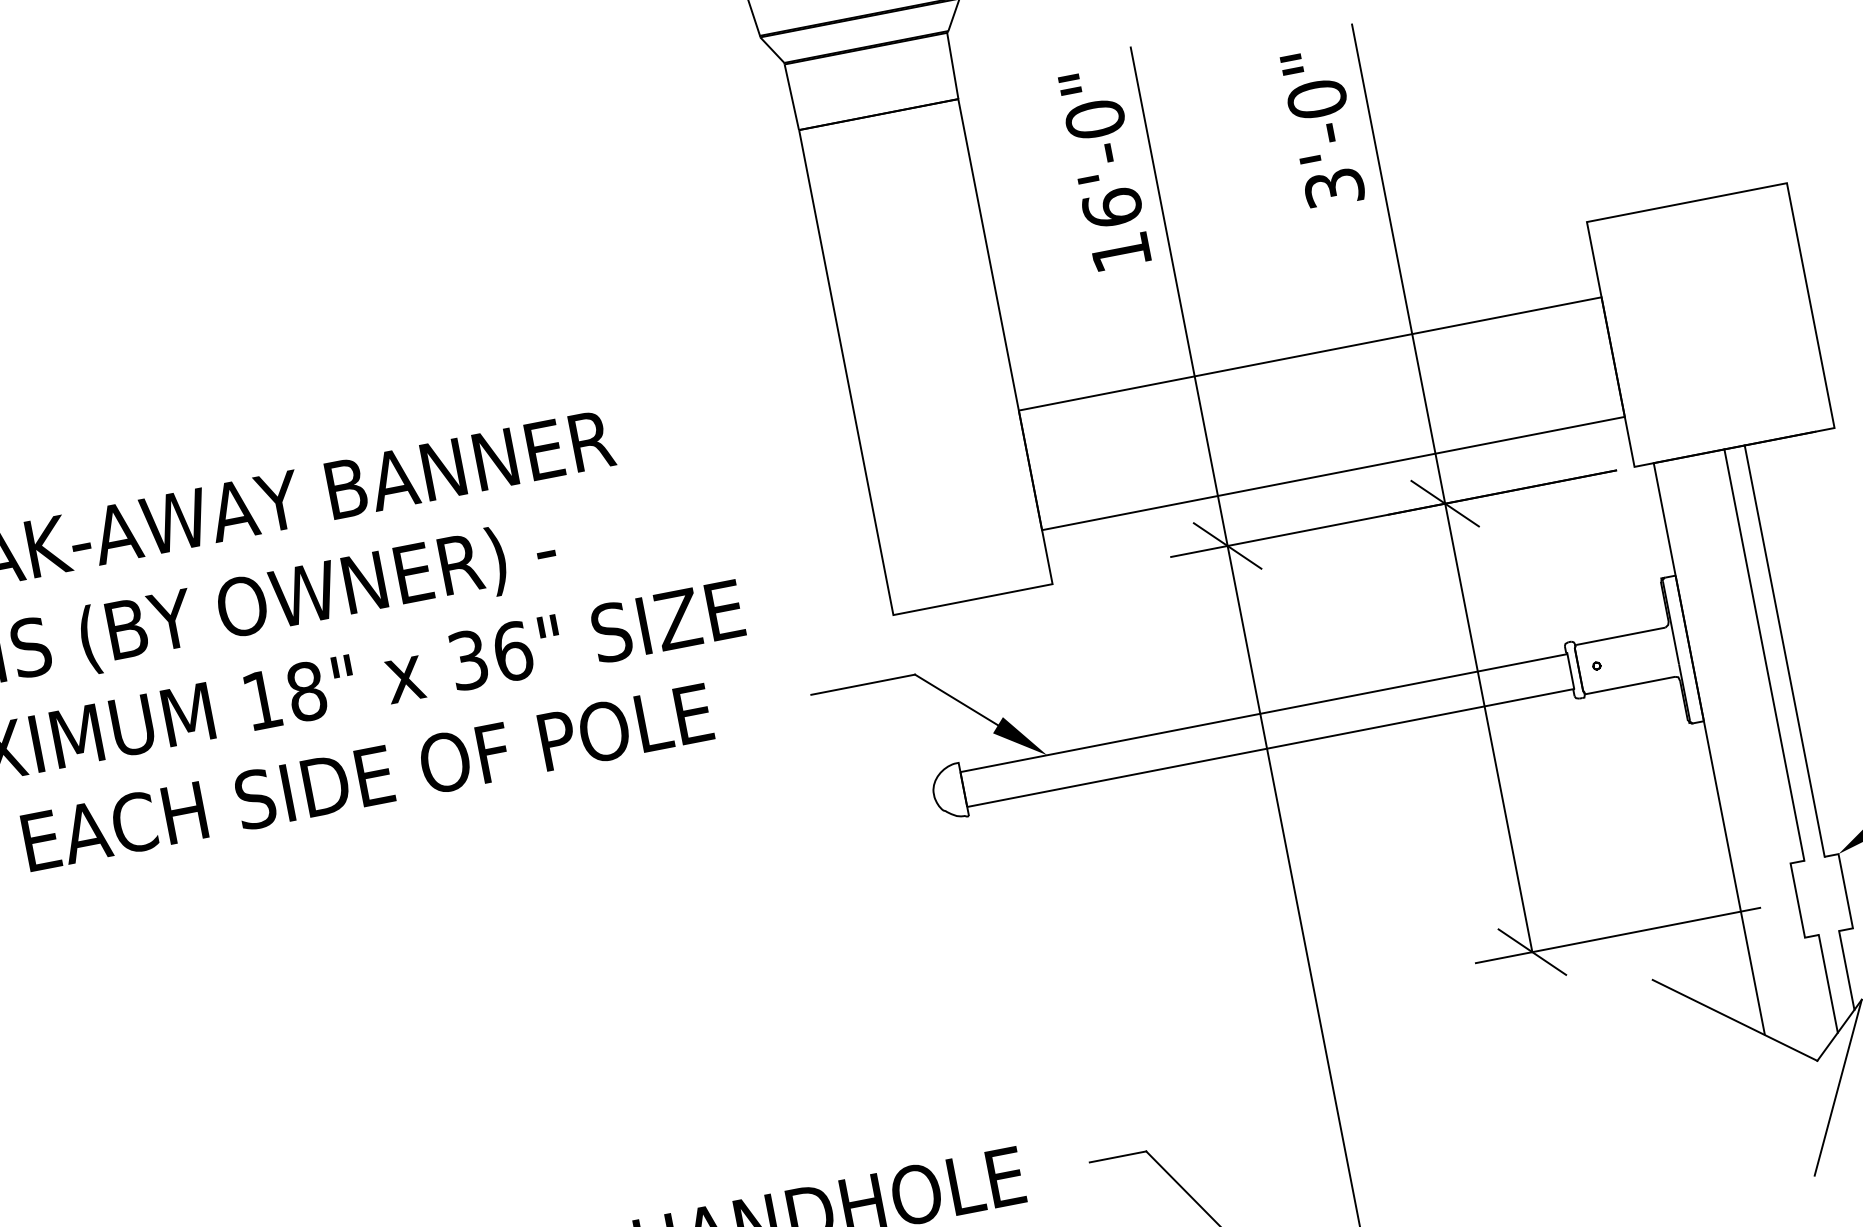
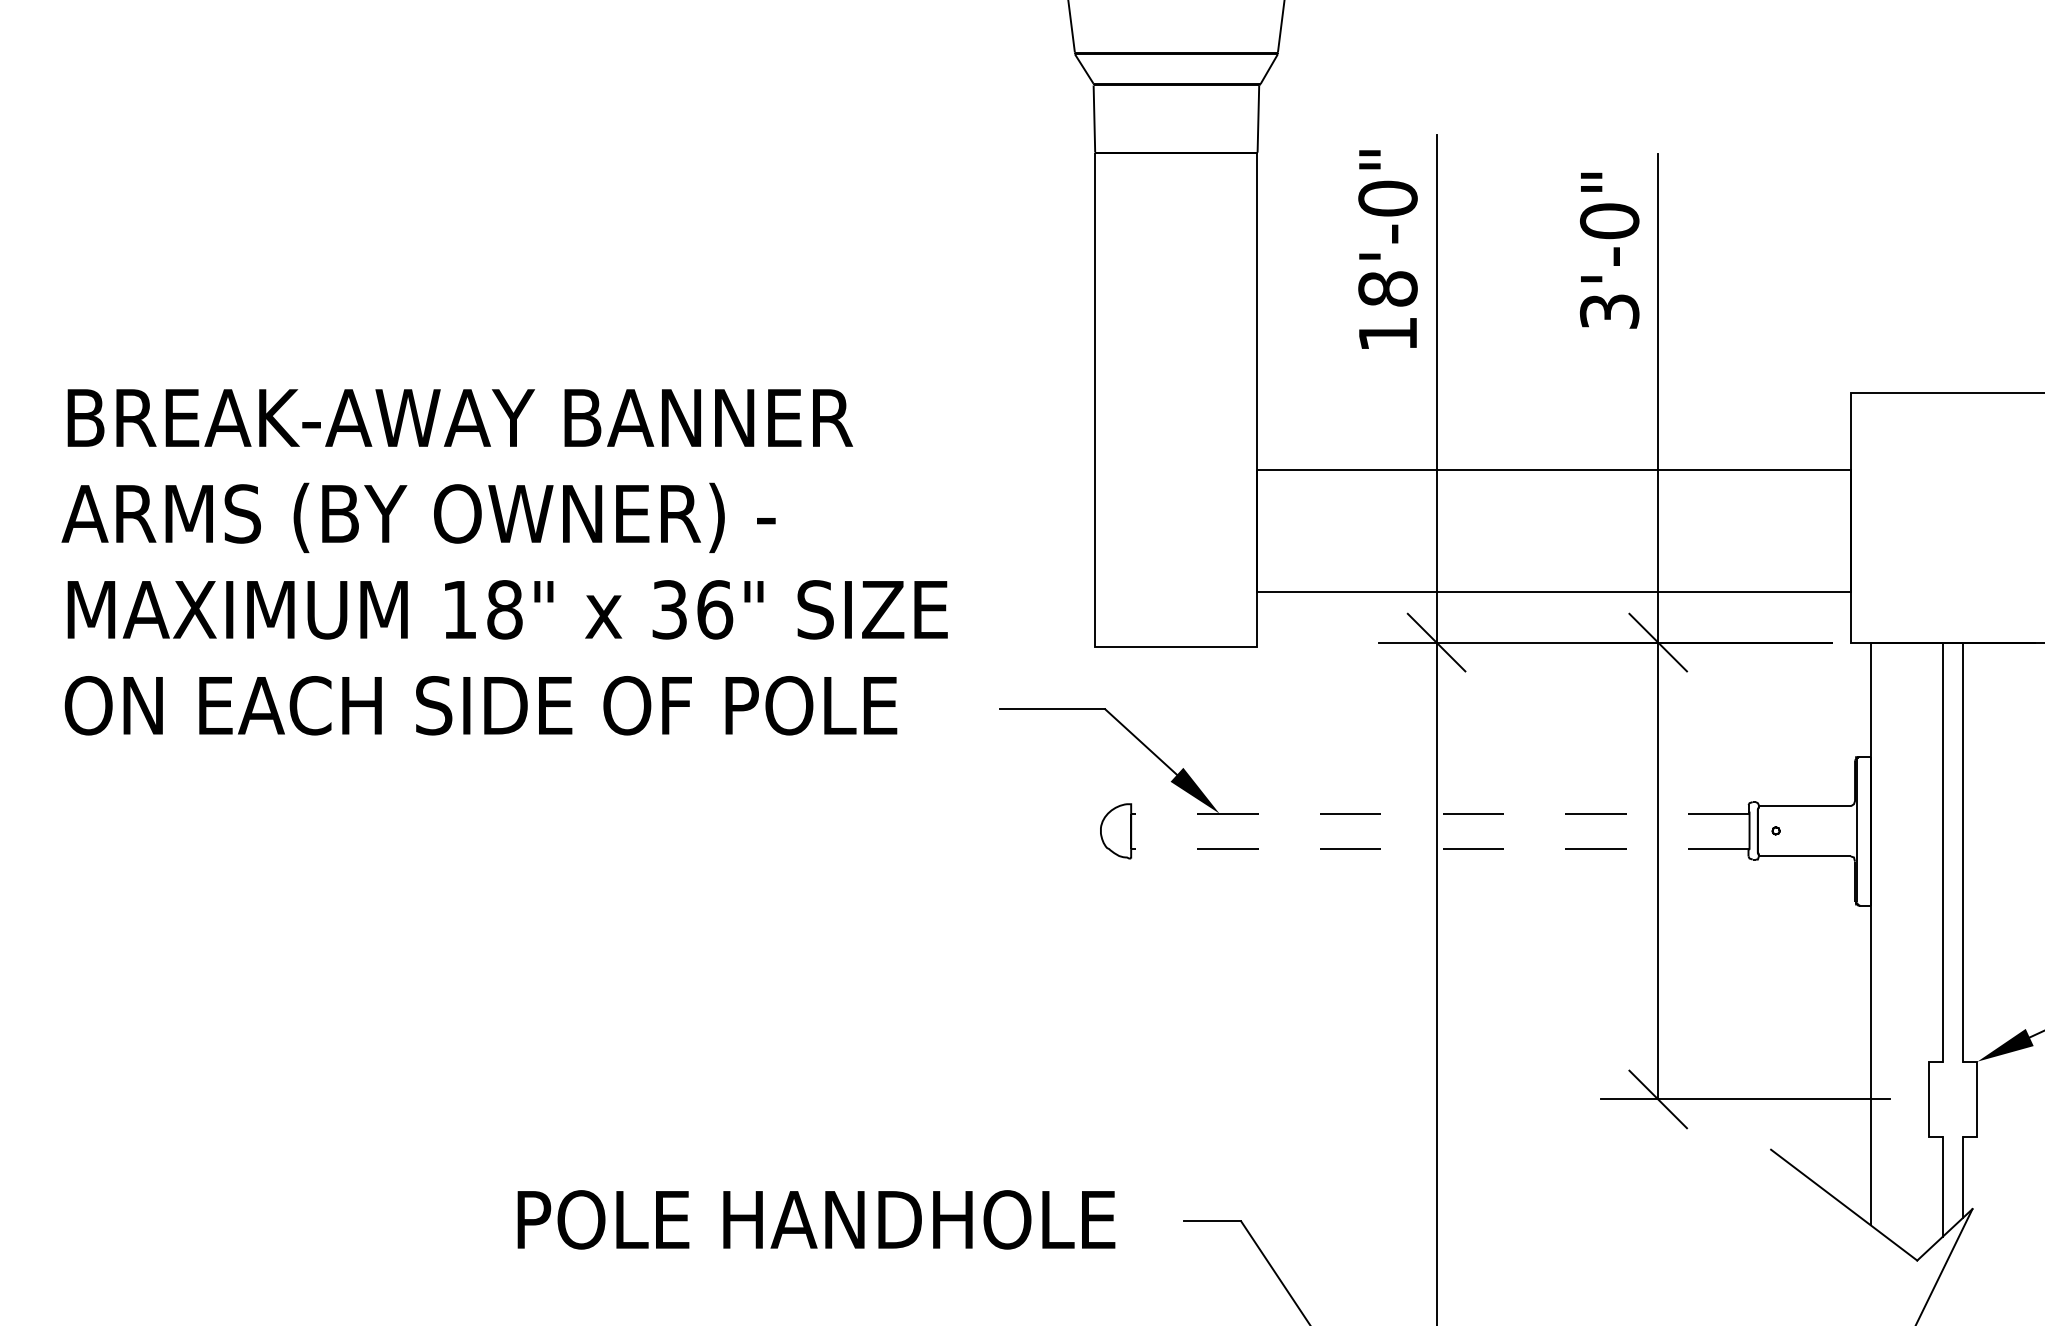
text: (1111, 207) -> (1387, 288), 16'-0" -> 18'-0"
line: (1263, 713) -> (1439, 813), solid -> dashed
line: (1269, 748) -> (1439, 849), solid -> dashed

